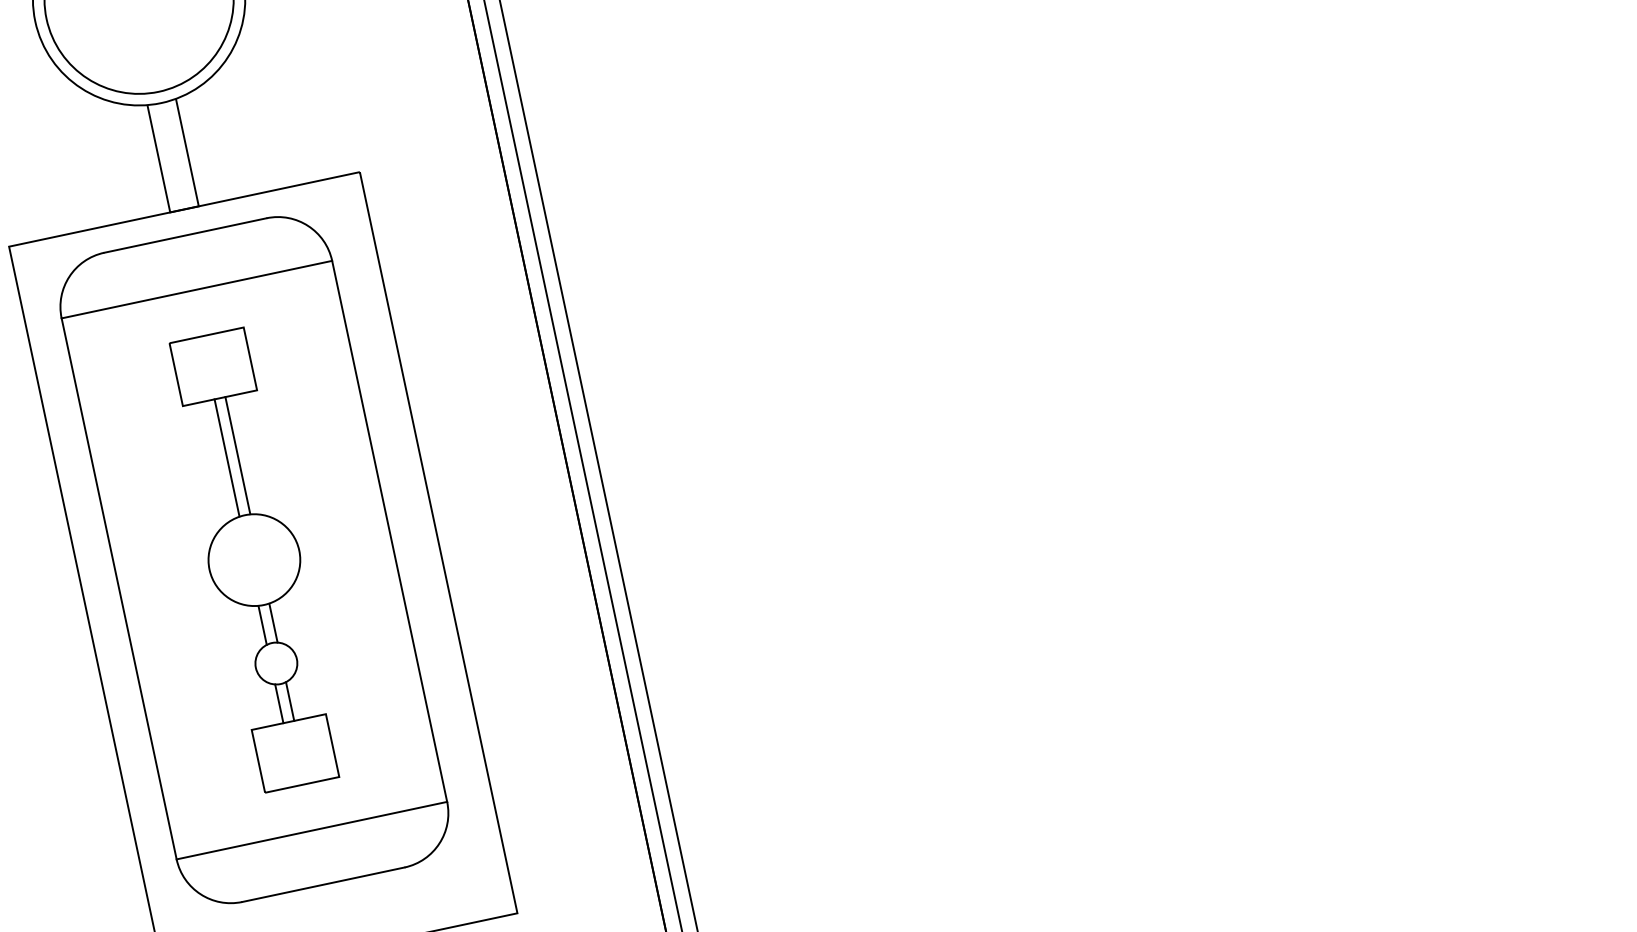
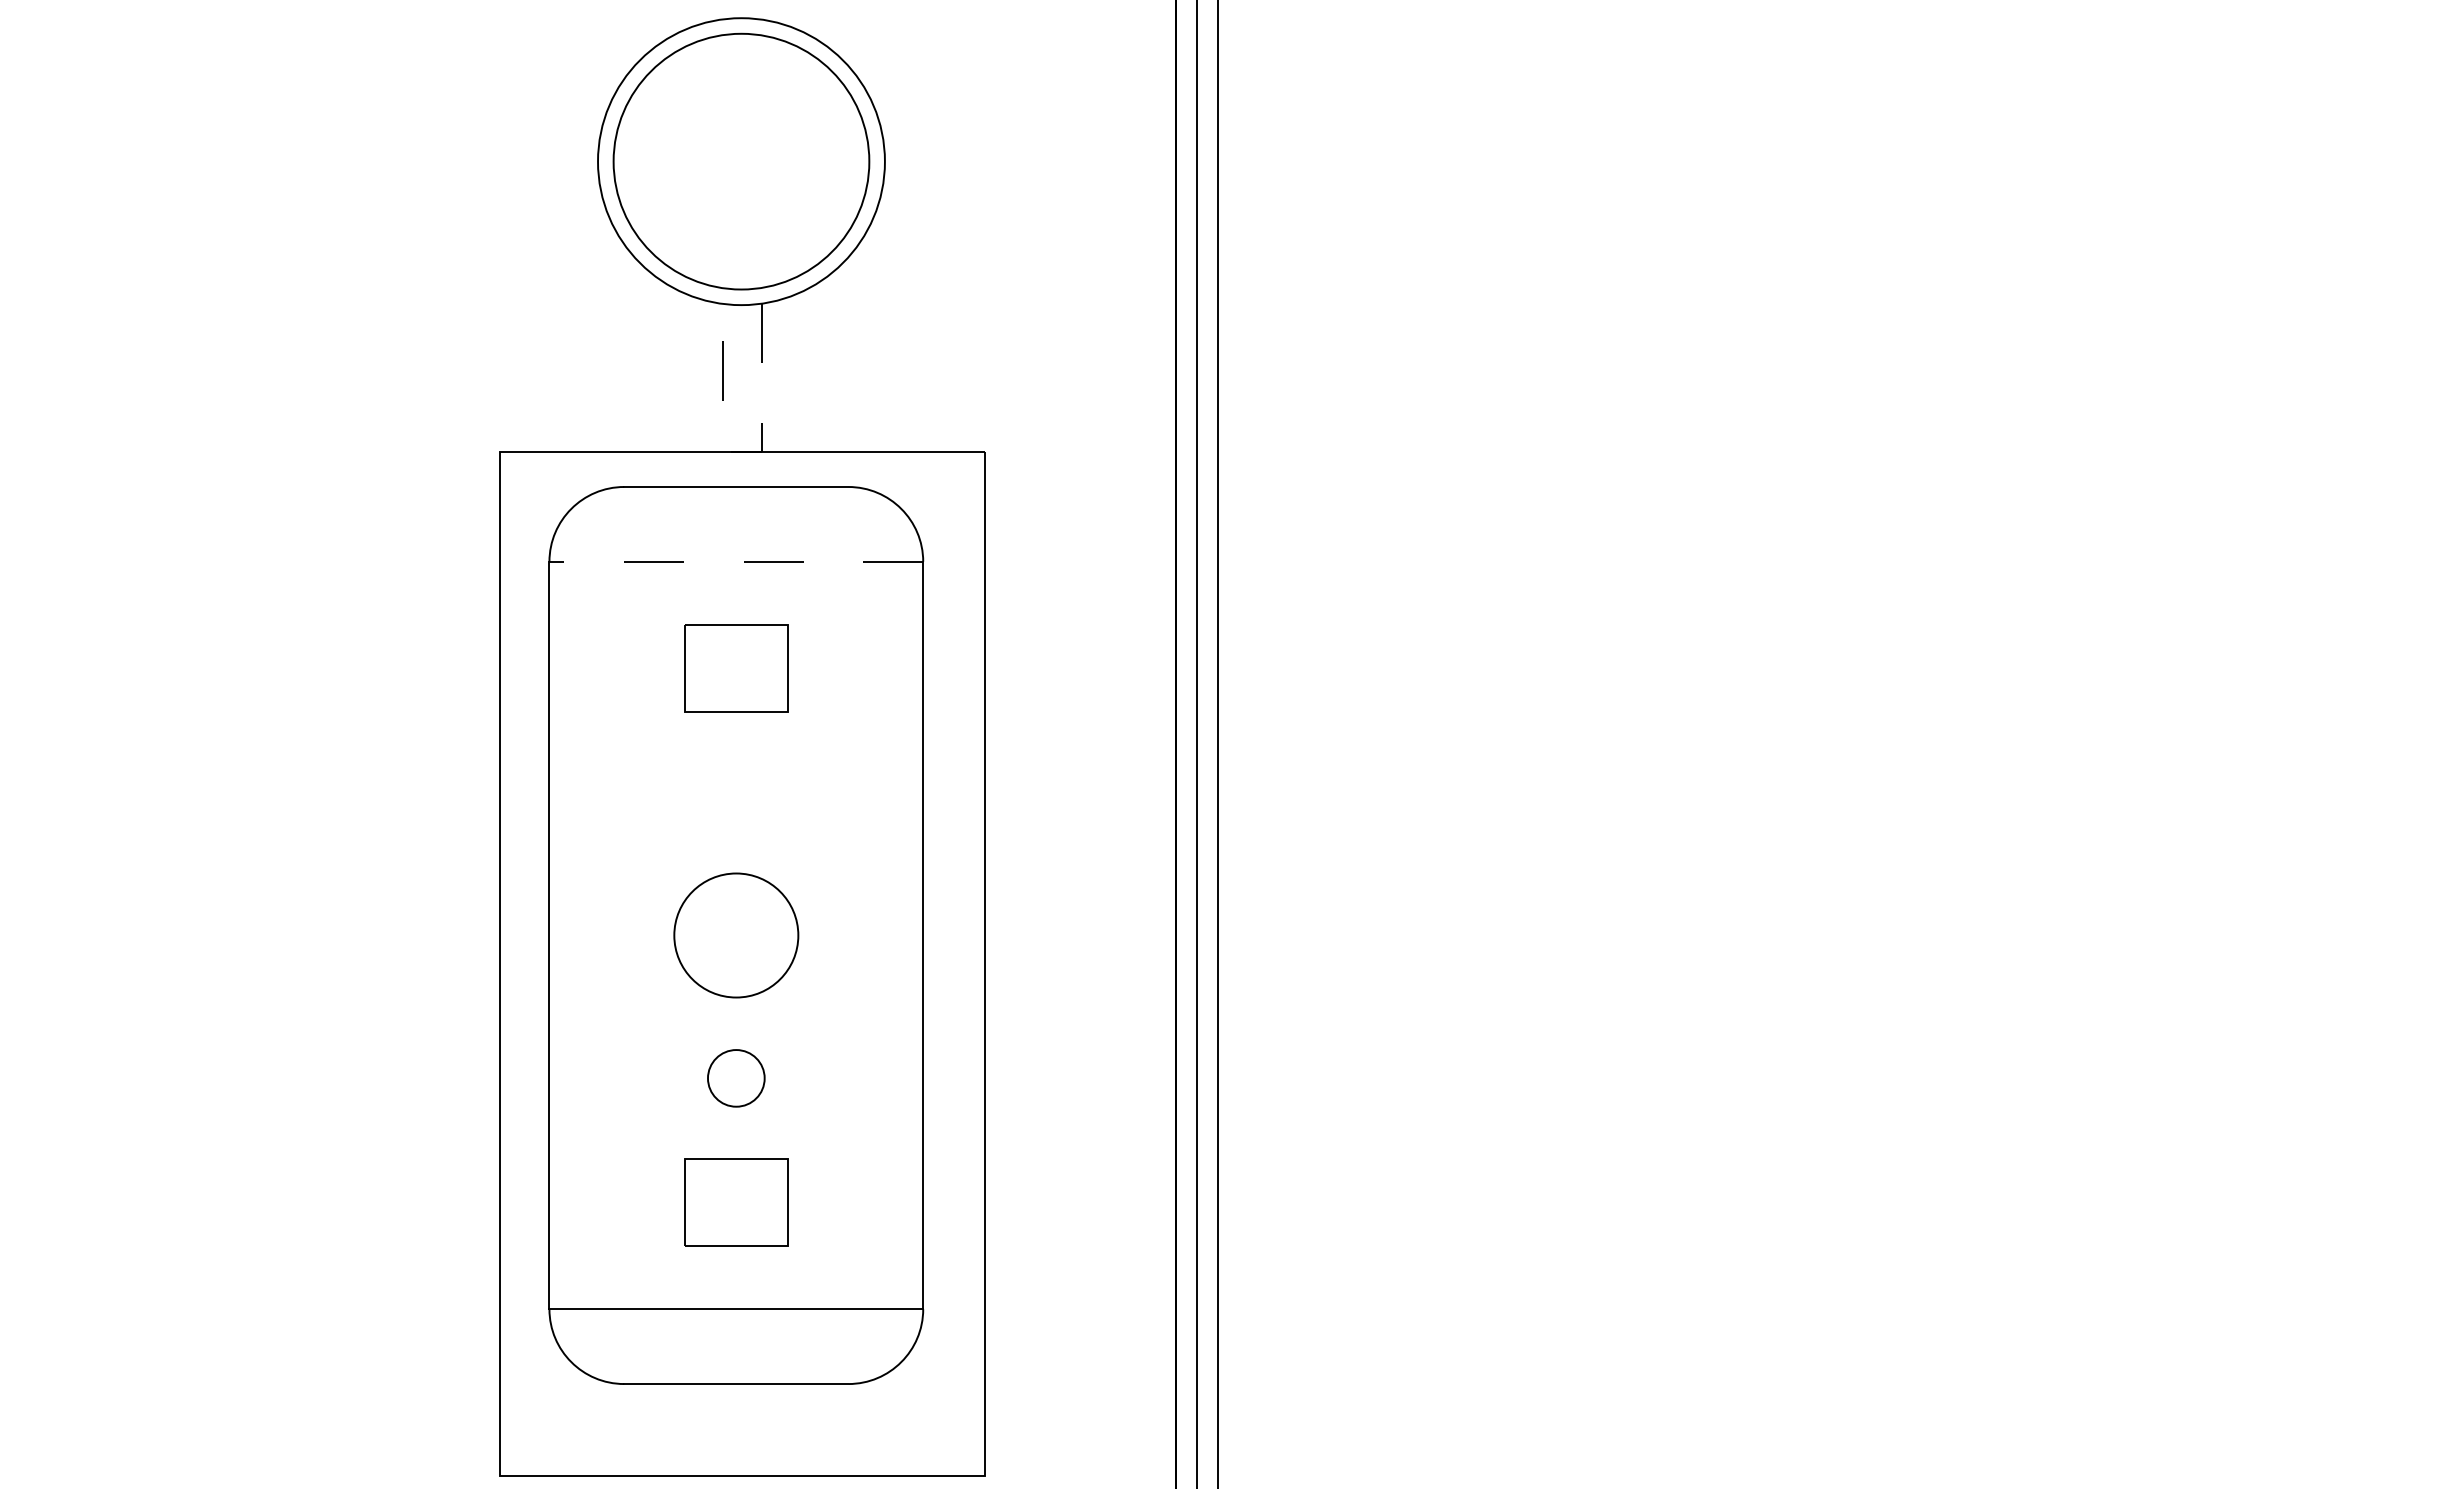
line: (184, 209) -> (742, 452), solid -> dashed
line: (197, 289) -> (736, 561), solid -> dashed
line: (237, 455) -> (743, 792), removed
line: (226, 457) -> (728, 792), removed
line: (273, 622) -> (743, 1023), removed
line: (262, 625) -> (728, 1023), removed
line: (289, 701) -> (743, 1132), removed
line: (279, 703) -> (728, 1132), removed

